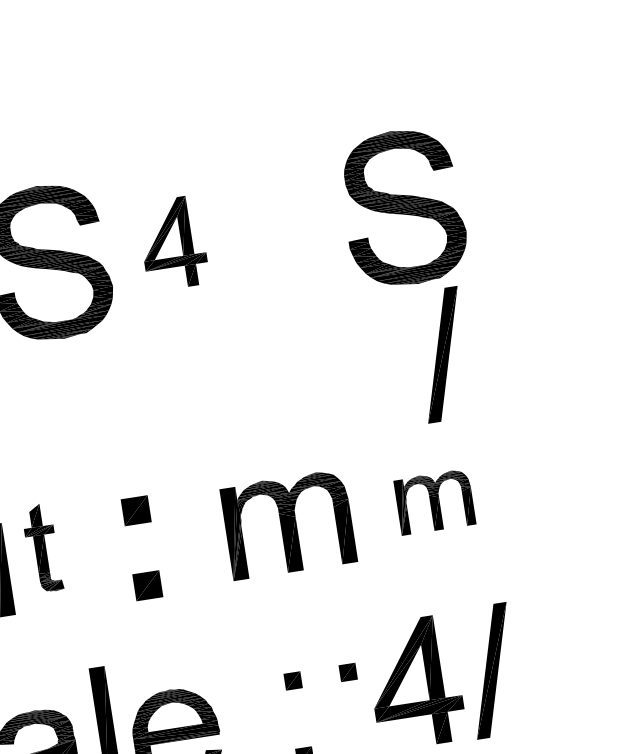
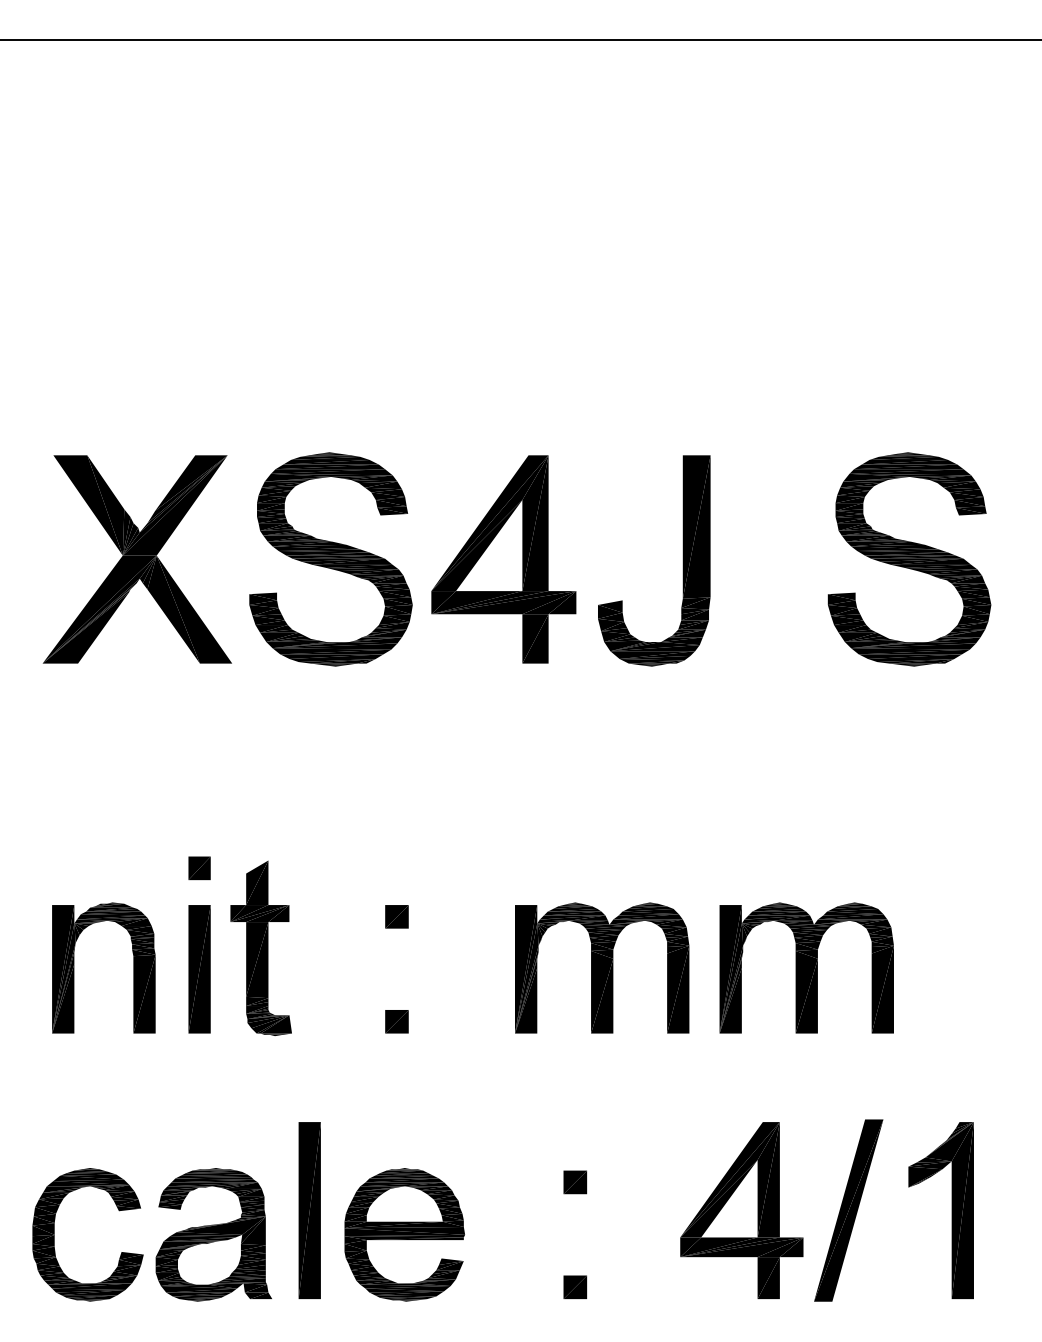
part: (403, 207) -> (909, 559), moved
part: (300, 224) -> (682, 560), added
part: (172, 243) -> (503, 559), size x1.67
part: (442, 354) -> (848, 768), removed
part: (434, 501) -> (806, 967), size x1.67
part: (135, 510) -> (396, 916), size x0.62
part: (42, 547) -> (260, 947), size x1.43
part: (147, 585) -> (396, 1021), size x0.62
part: (565, 659) -> (951, 1210), added
part: (348, 672) -> (652, 1182), removed

